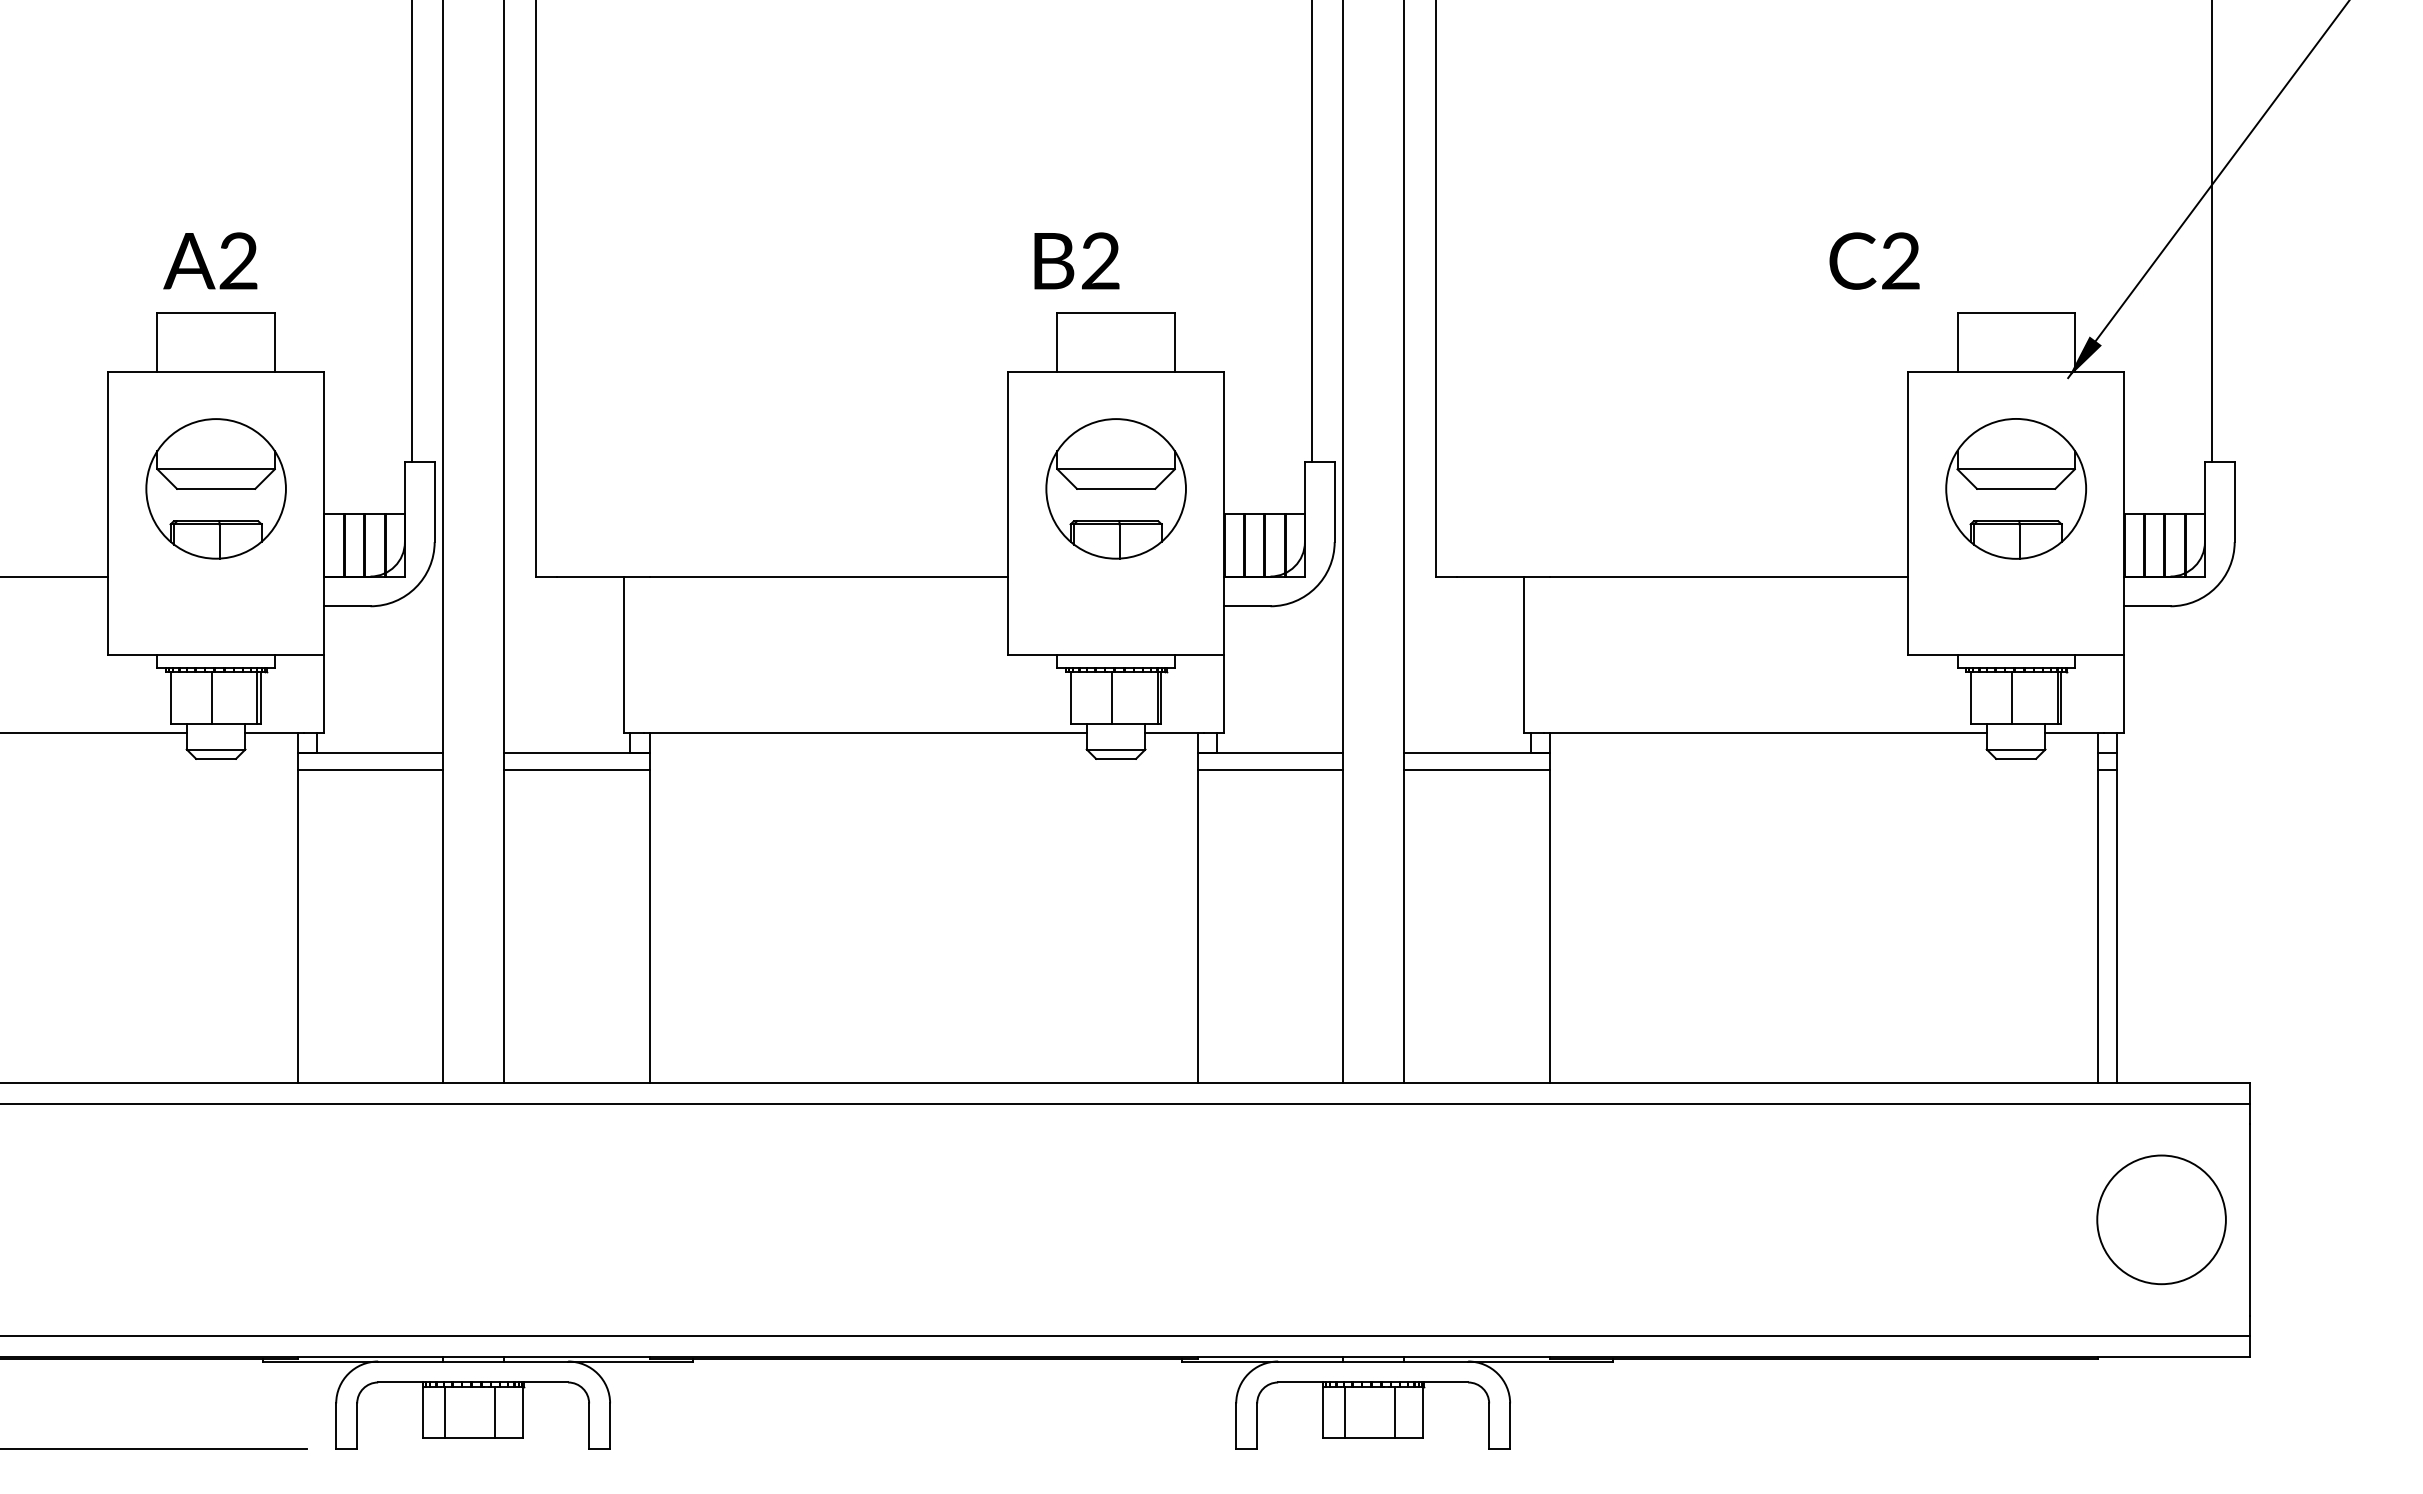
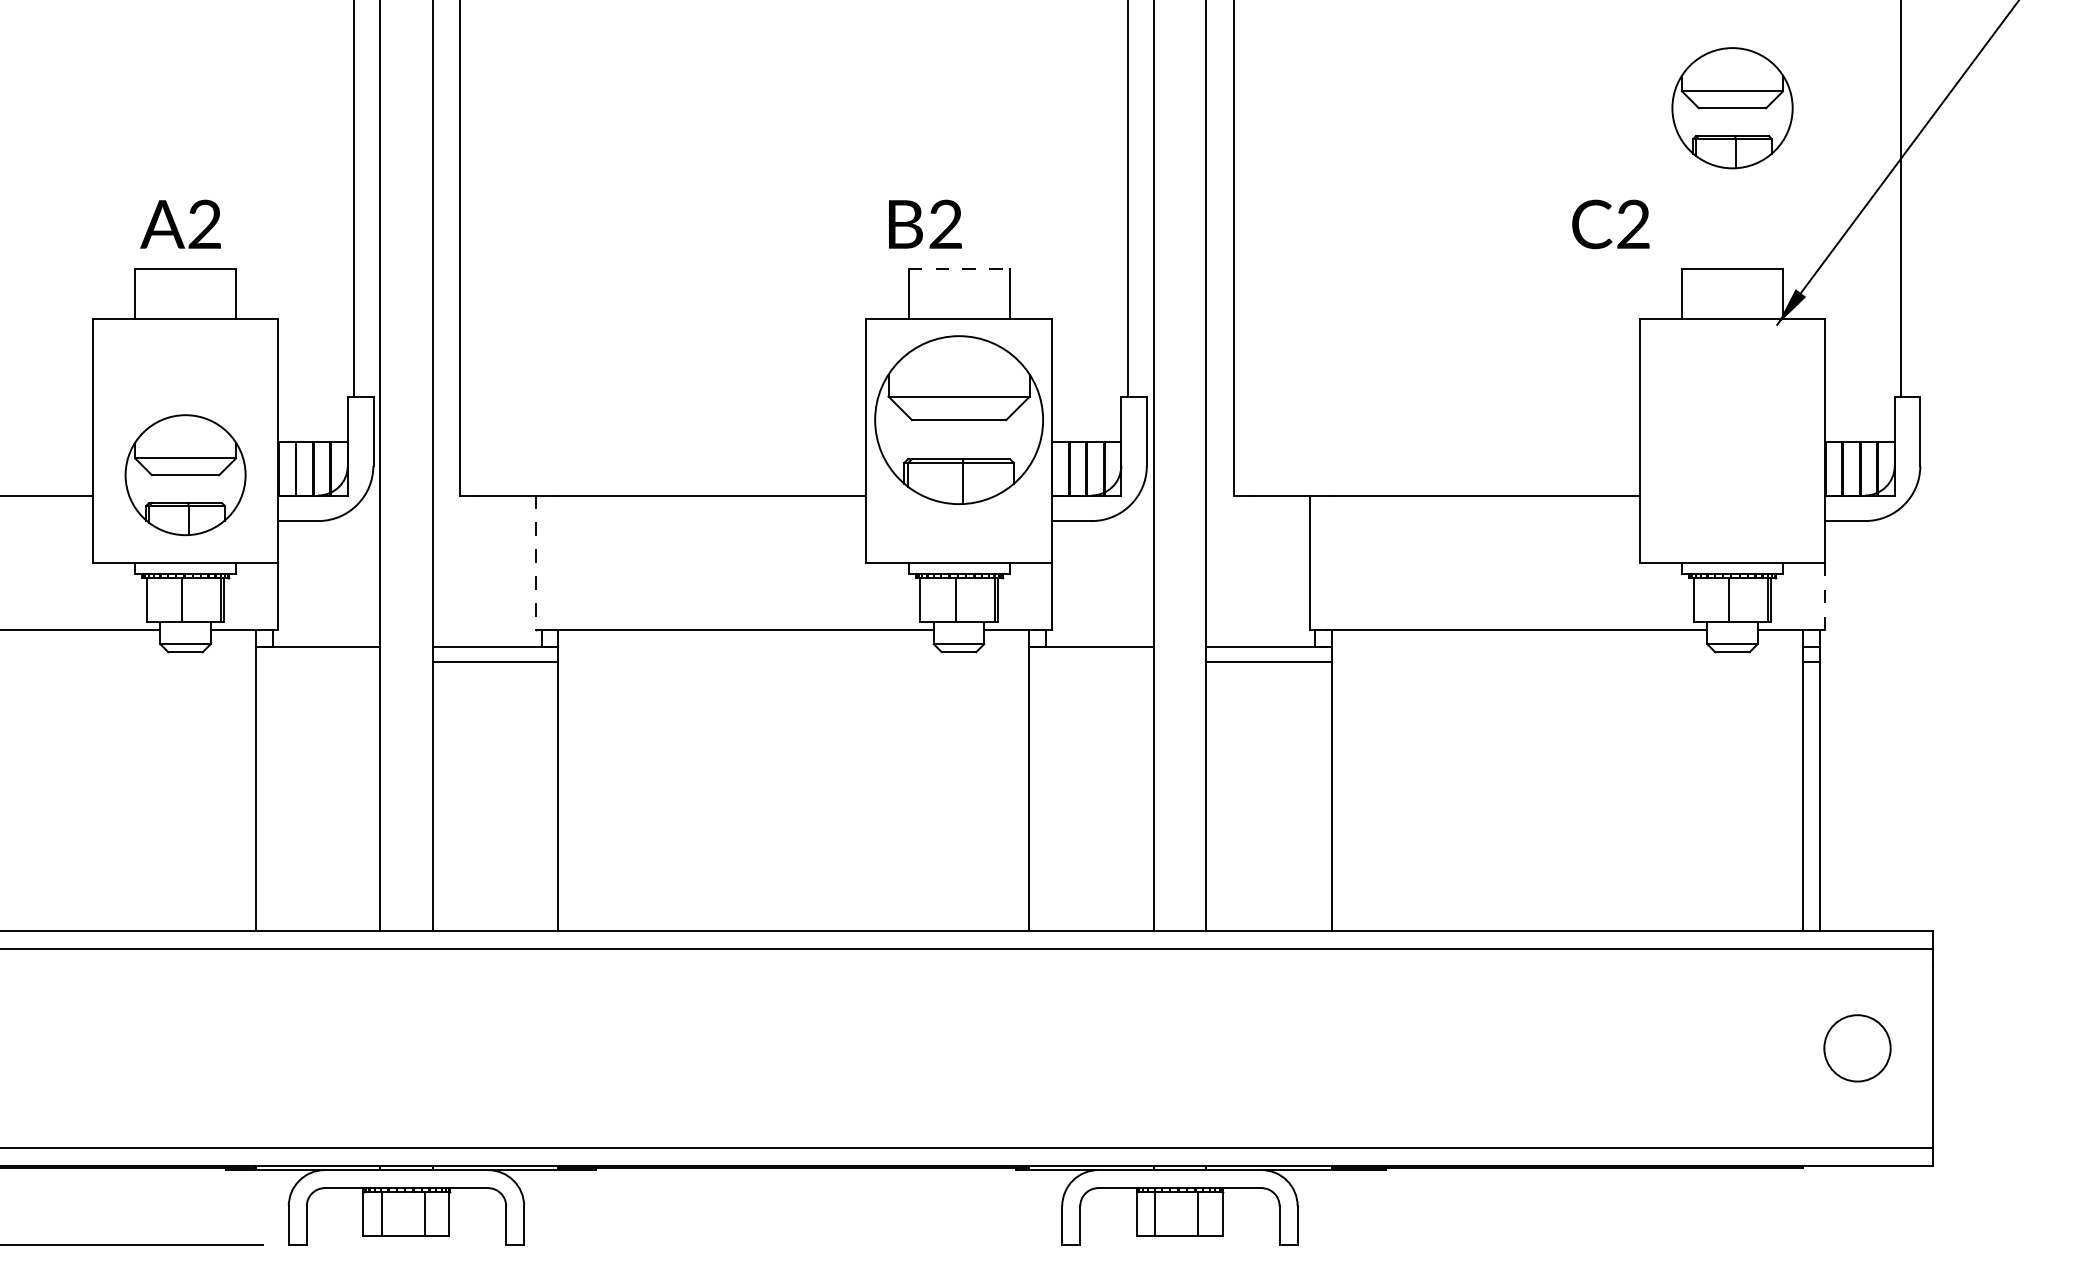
line: (1116, 312) -> (959, 268), solid -> dashed
part: (215, 488) -> (185, 474), moved
part: (1115, 488) -> (958, 419), size x1.4
part: (2015, 488) -> (1731, 107), moved
line: (624, 655) -> (536, 563), solid -> dashed
line: (2123, 694) -> (1824, 596), solid -> dashed
line: (369, 769) -> (317, 661), removed
line: (1269, 769) -> (1090, 661), removed
circle: (2161, 1219) -> (1857, 1048), size x0.6

